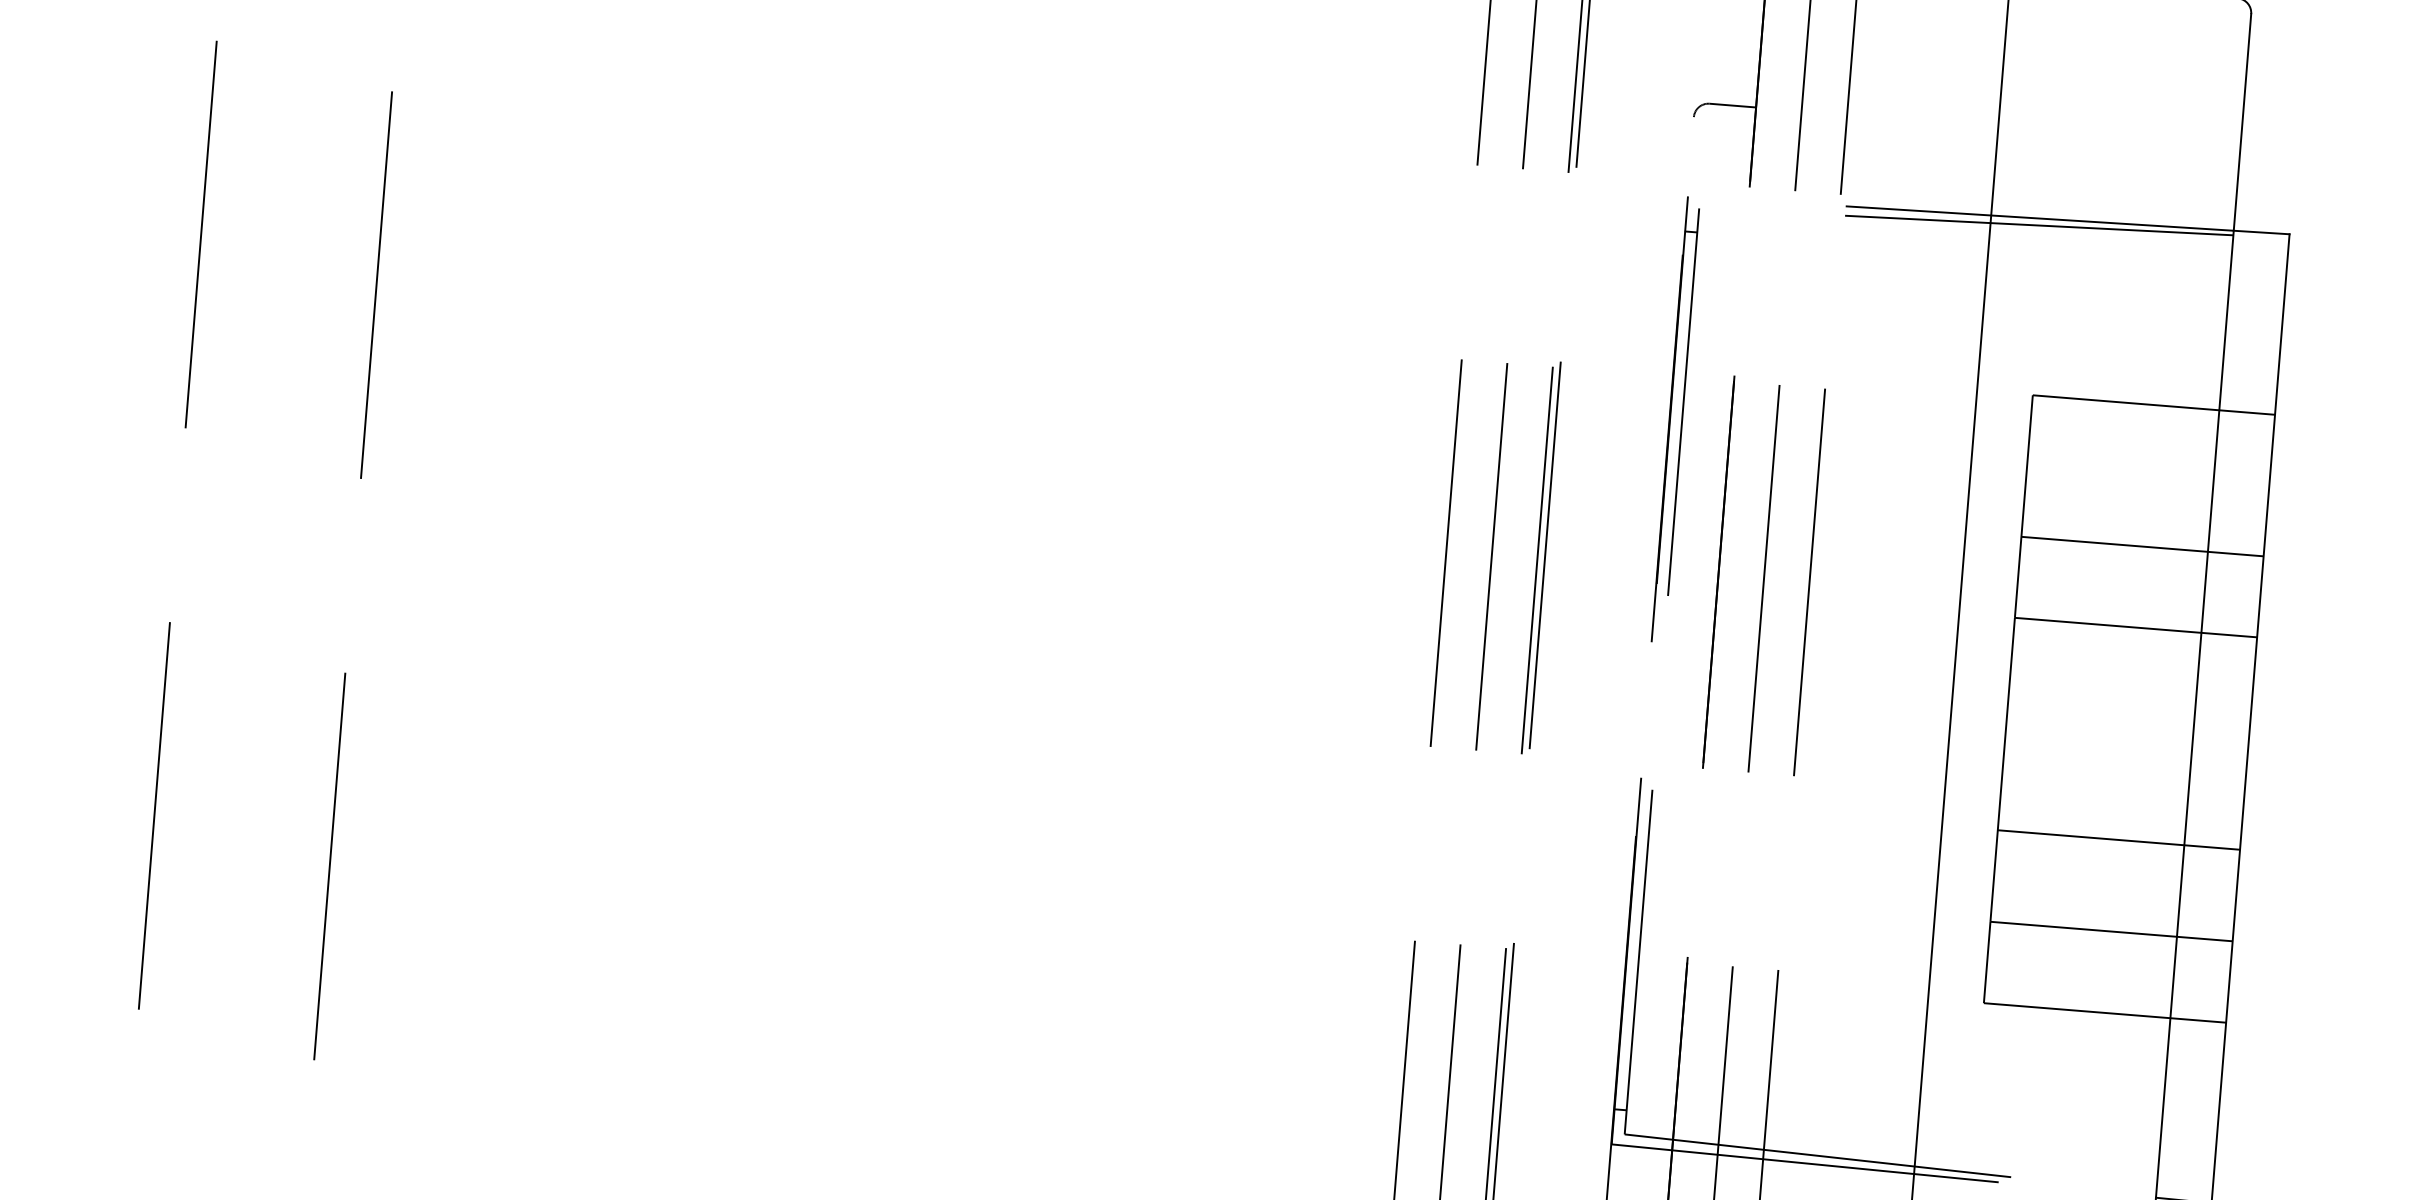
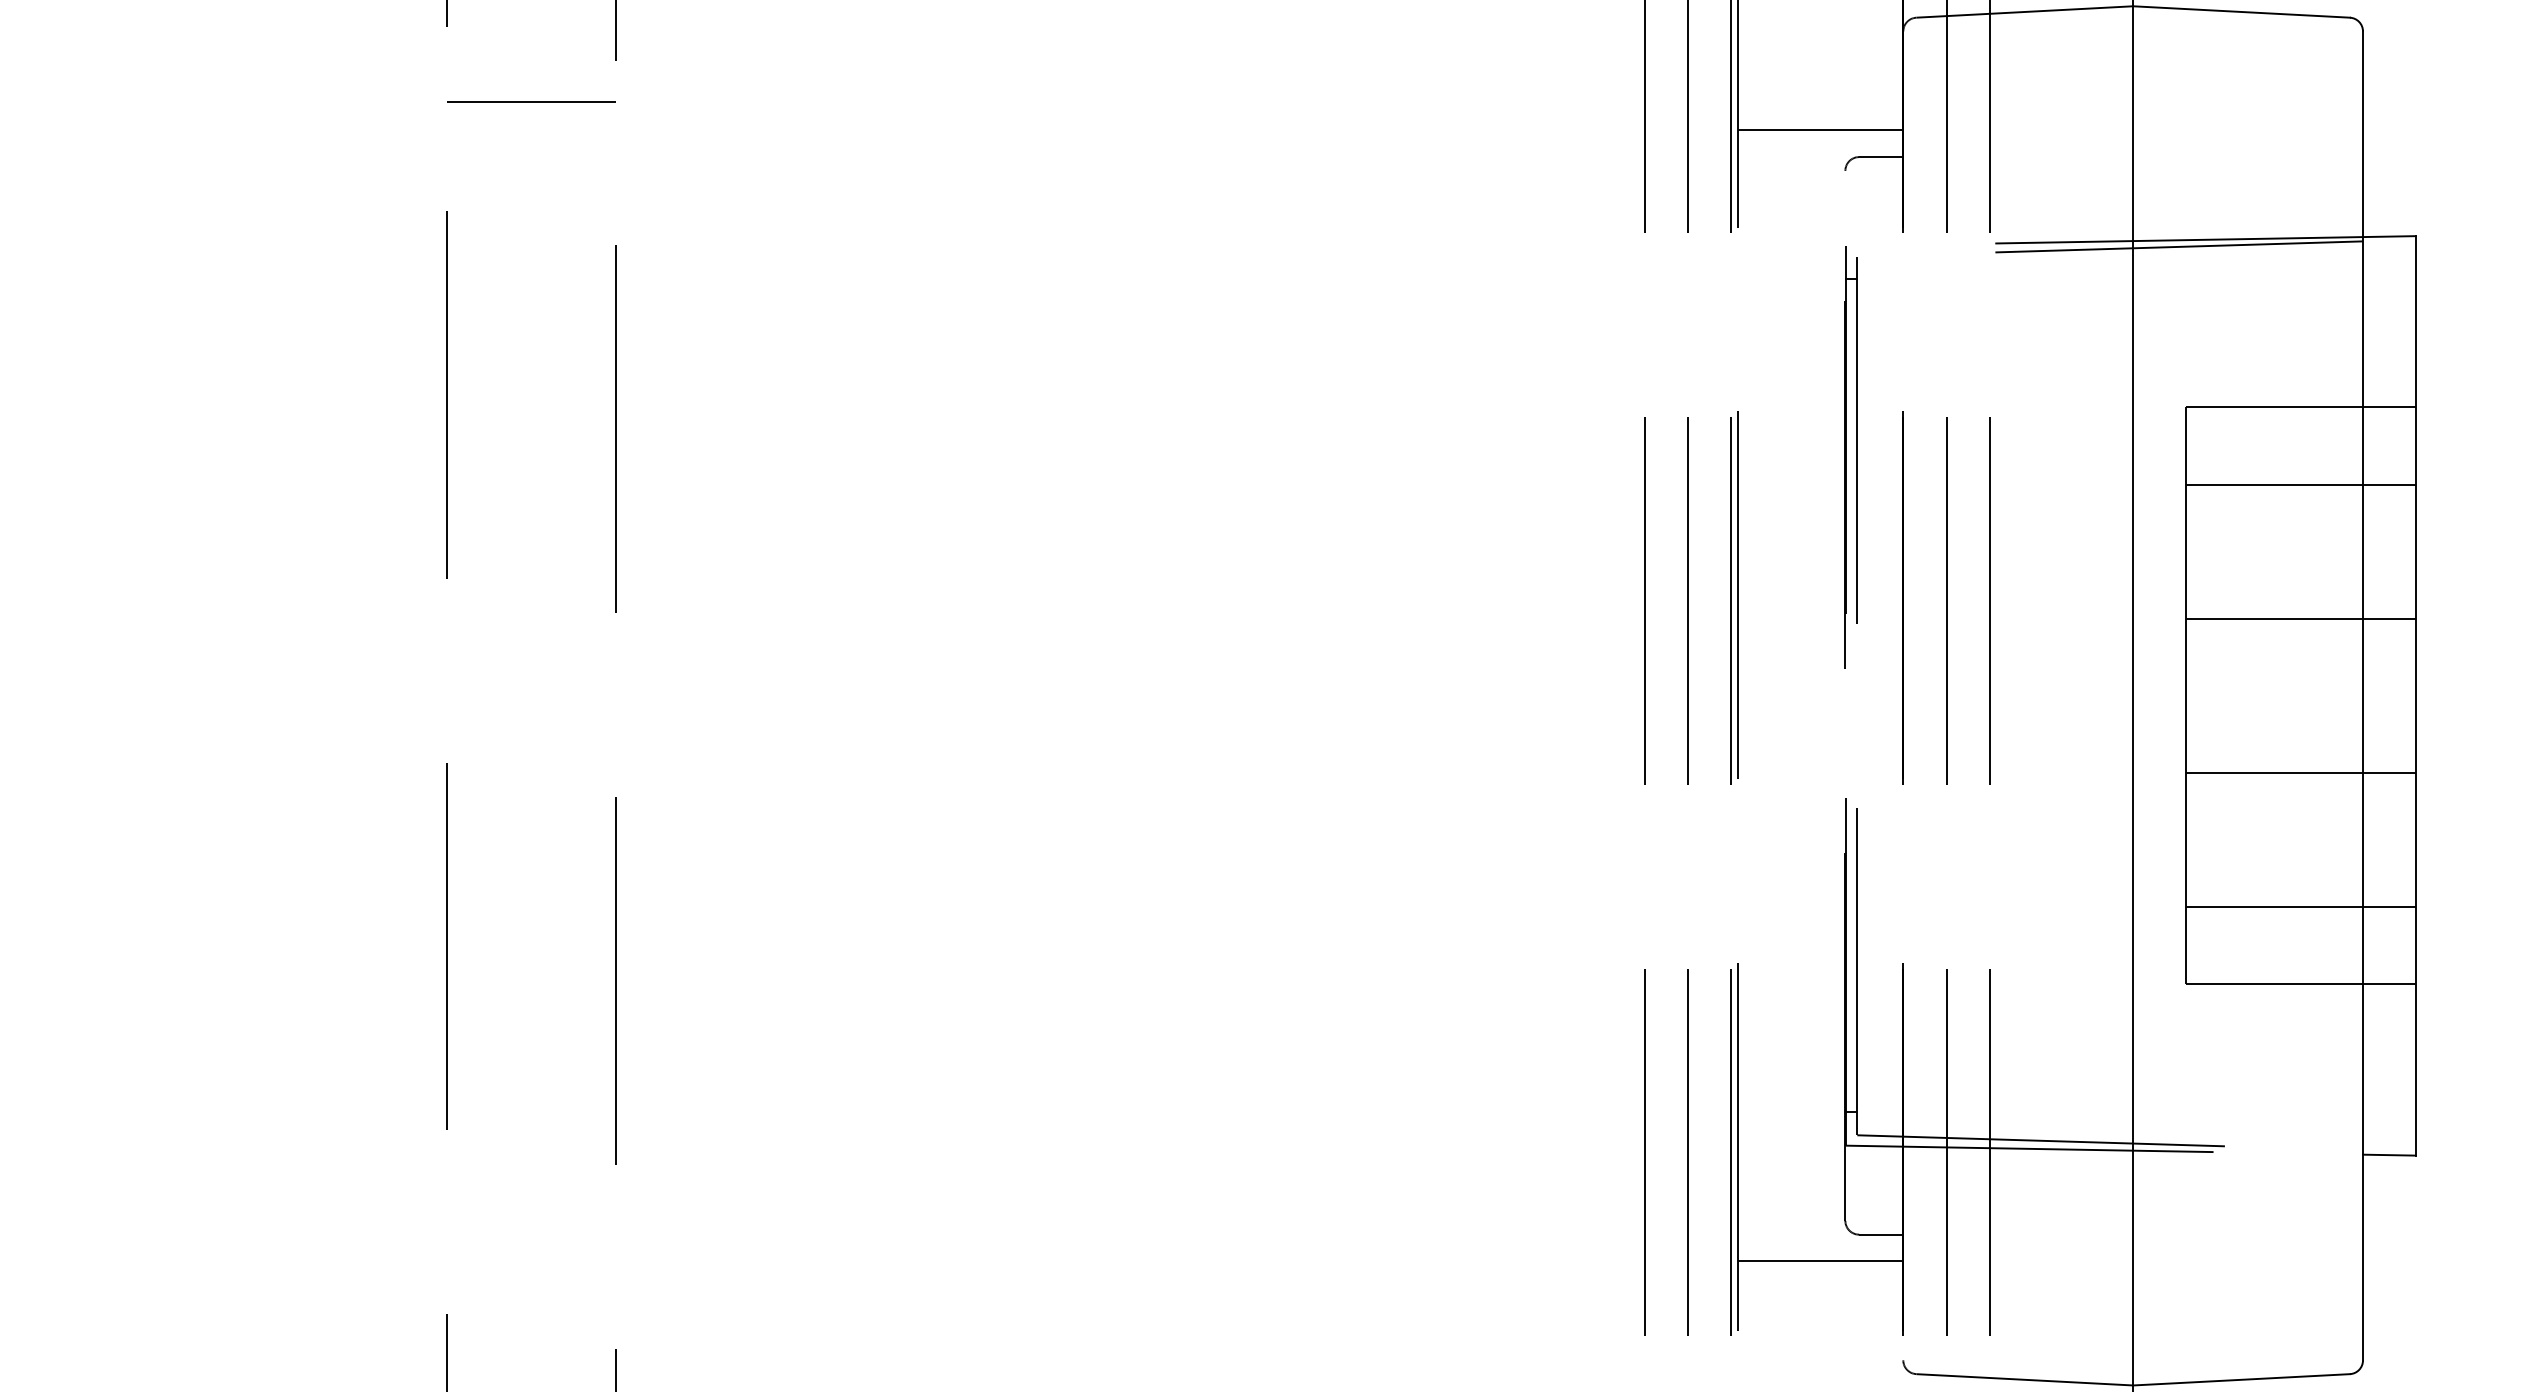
line: (1671, 72) -> (1820, 130), added
line: (2142, 546) -> (2300, 484), moved
line: (2118, 840) -> (2300, 773), moved

